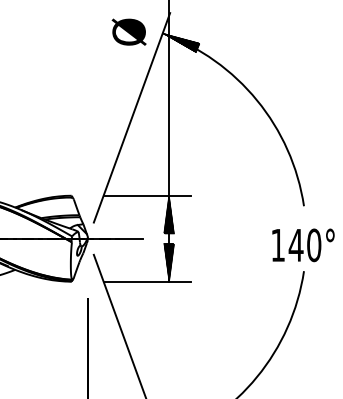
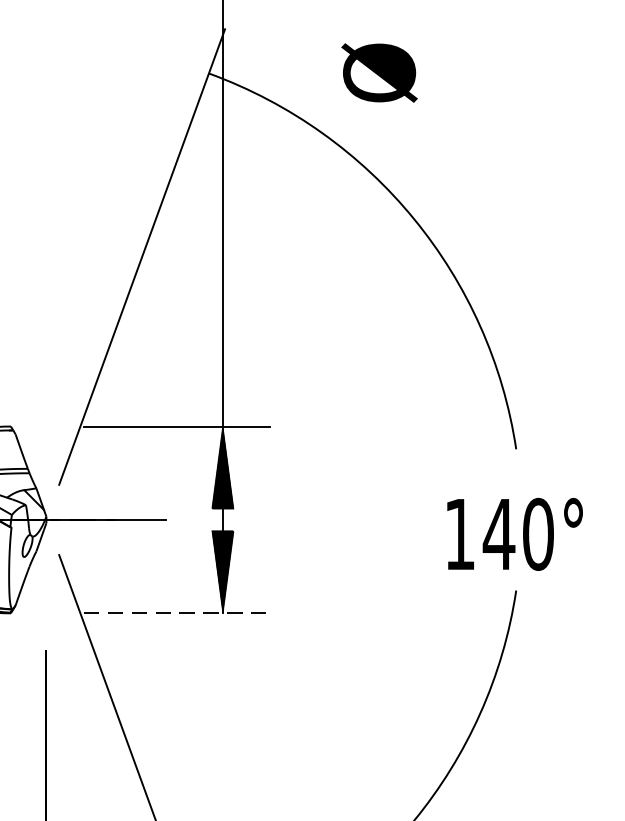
text: (128, 31) -> (378, 71), moved
hatch: (180, 42) -> (247, 93), removed
line: (147, 281) -> (175, 612), solid -> dashed

